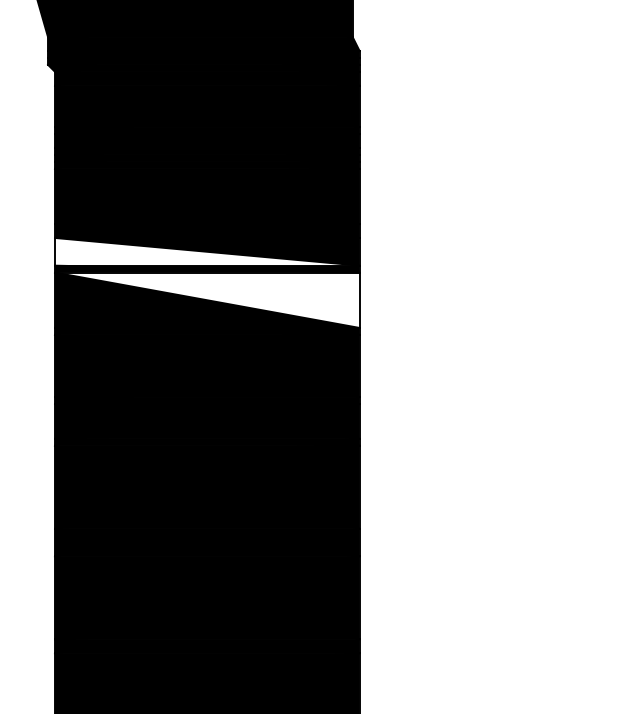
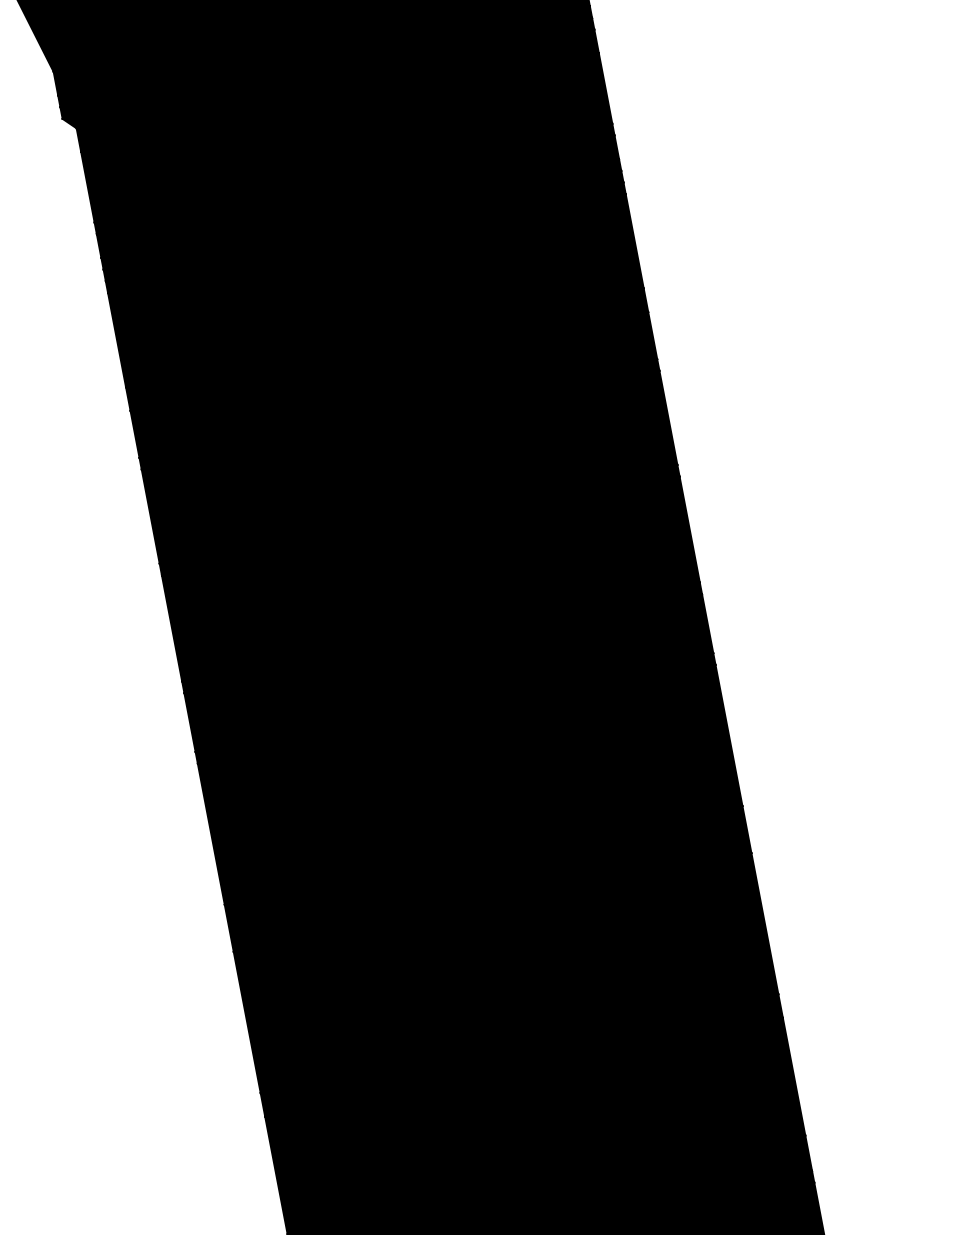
fill: (206, 251) -> (392, 384), added
fill: (206, 299) -> (407, 466), added

